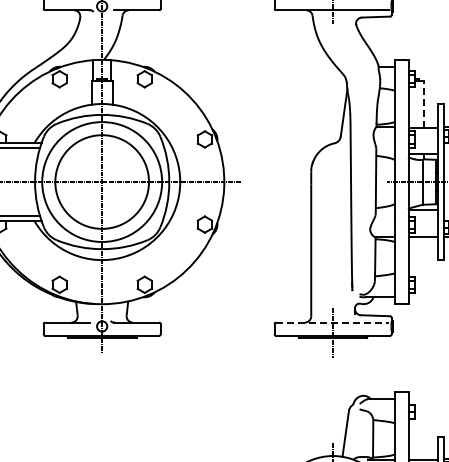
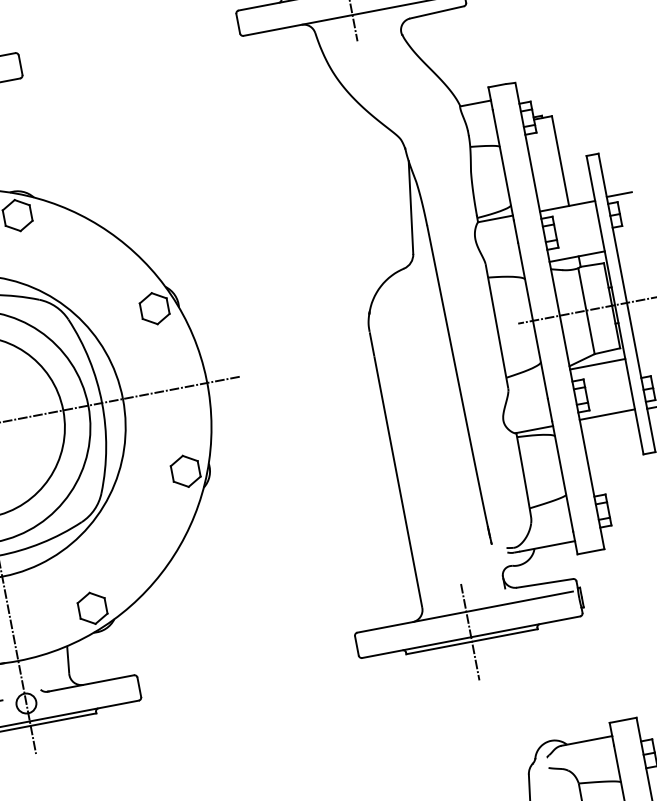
line: (424, 103) -> (561, 159), dashed -> solid
line: (332, 322) -> (465, 611), dashed -> solid

